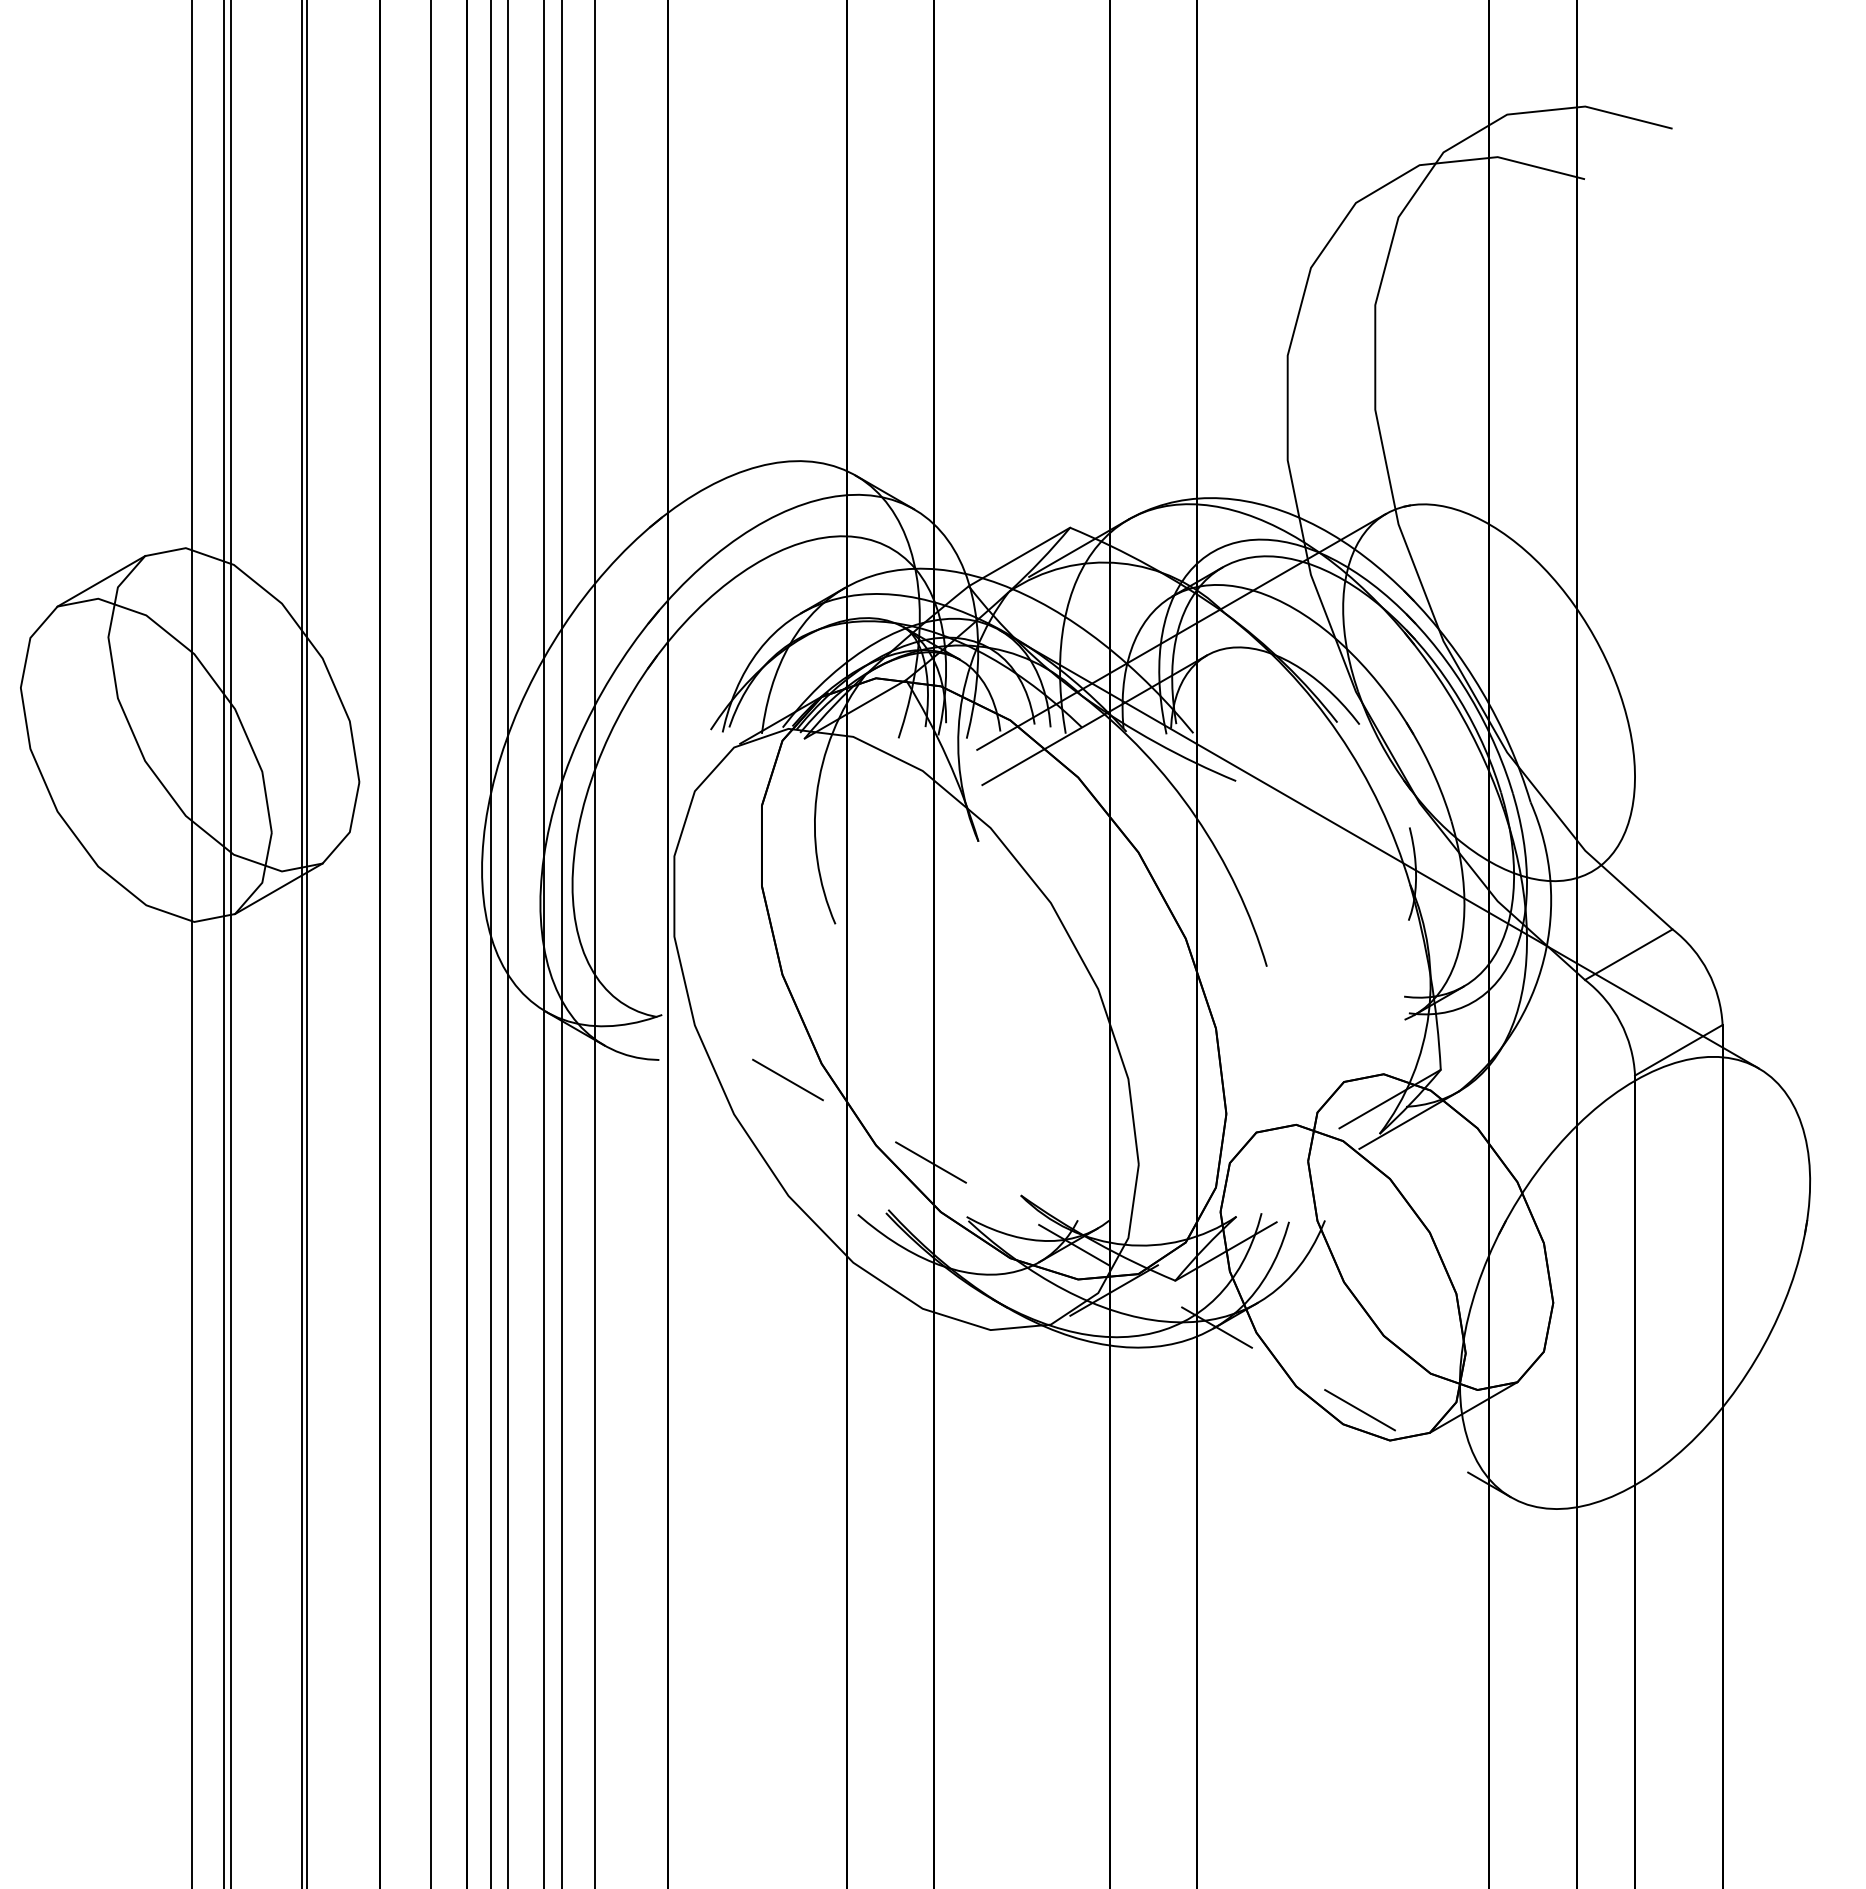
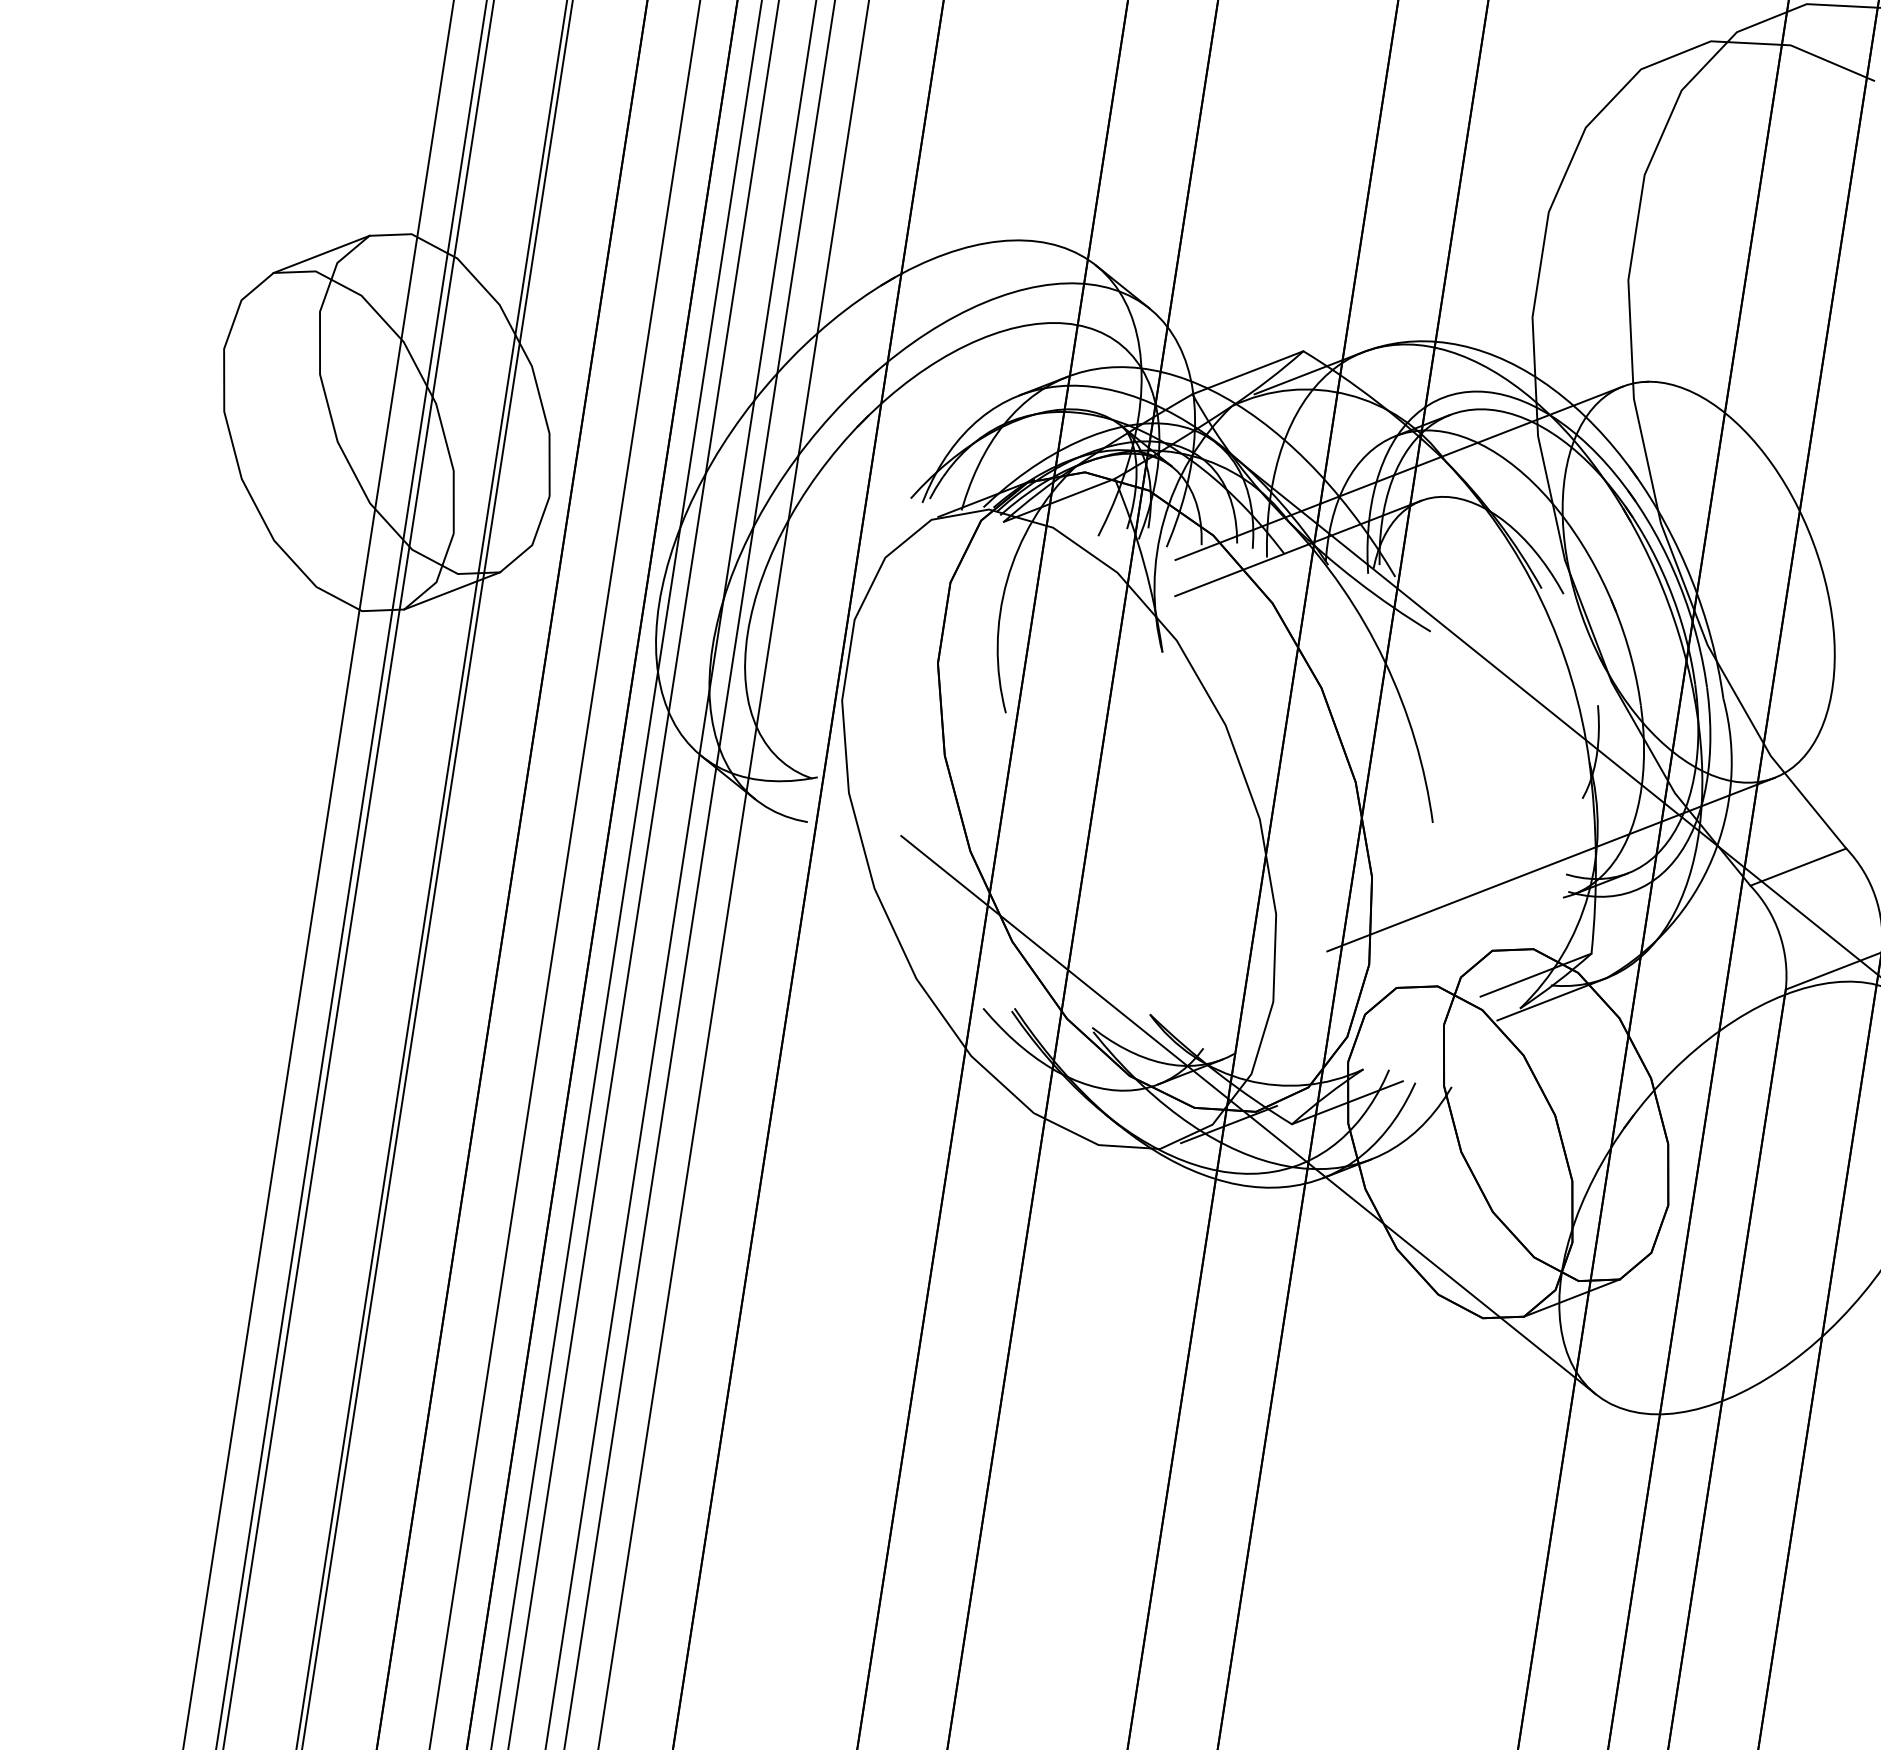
line: (1387, 989) -> (1550, 864), added
line: (1132, 1278) -> (1249, 1115), dashed -> solid

